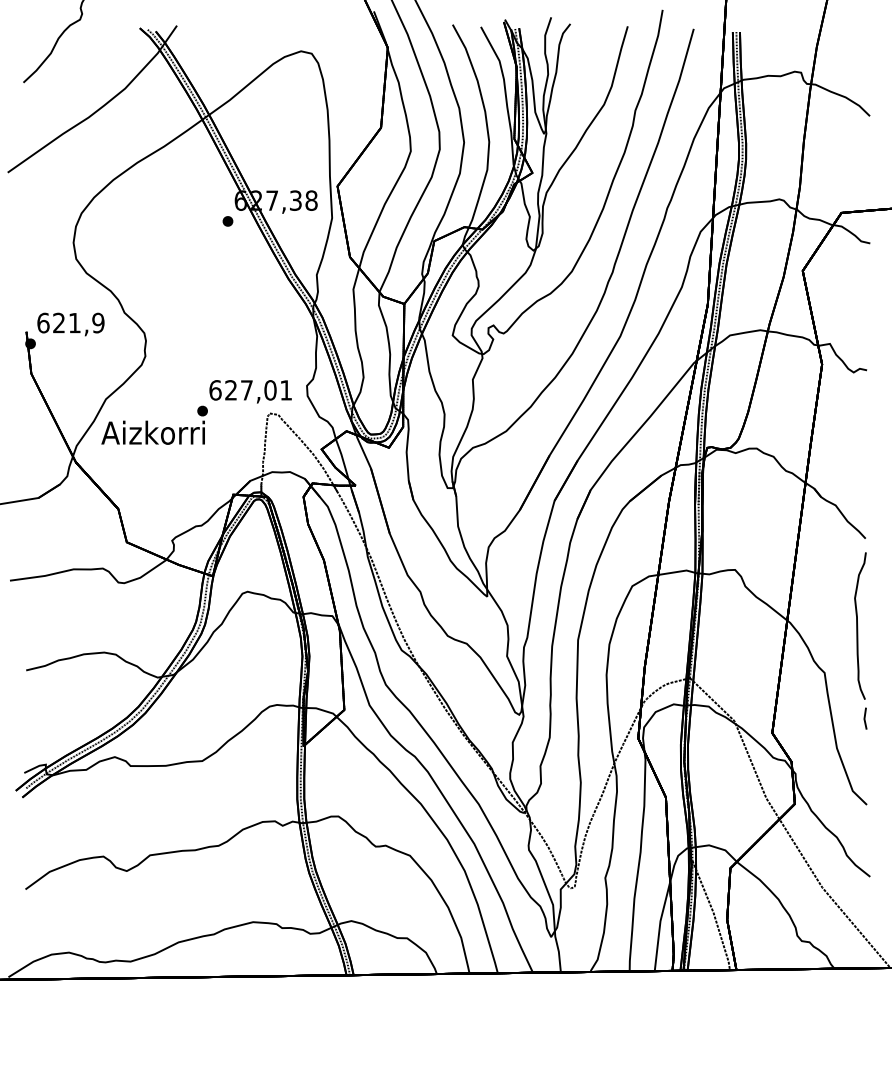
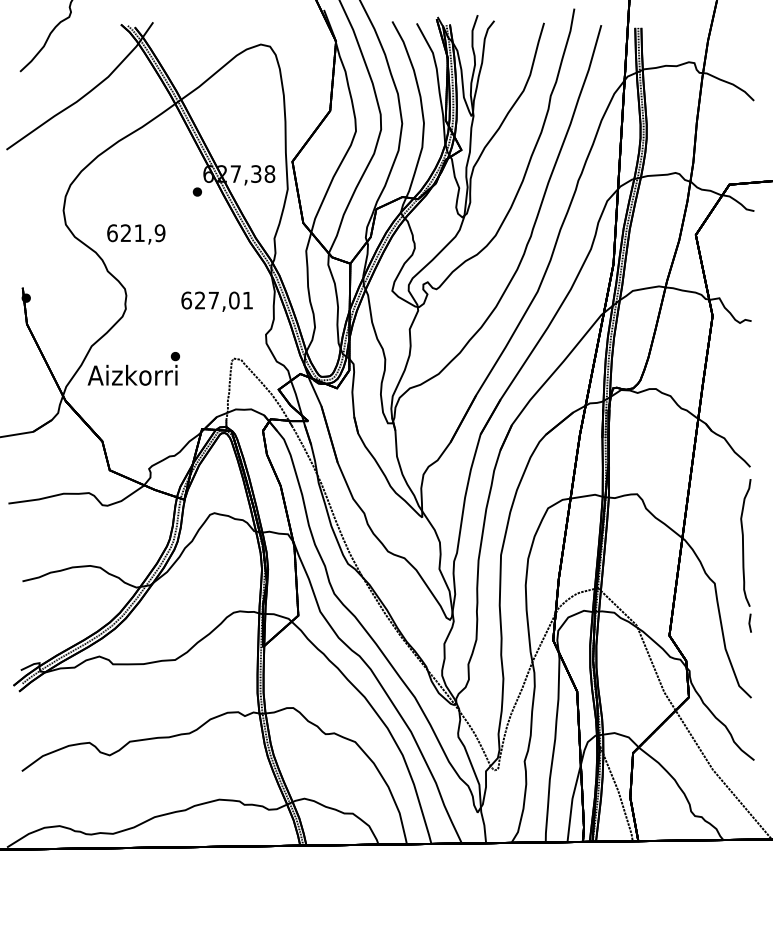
text: (71, 324) -> (136, 234), moved
text: (249, 391) -> (216, 301), moved

